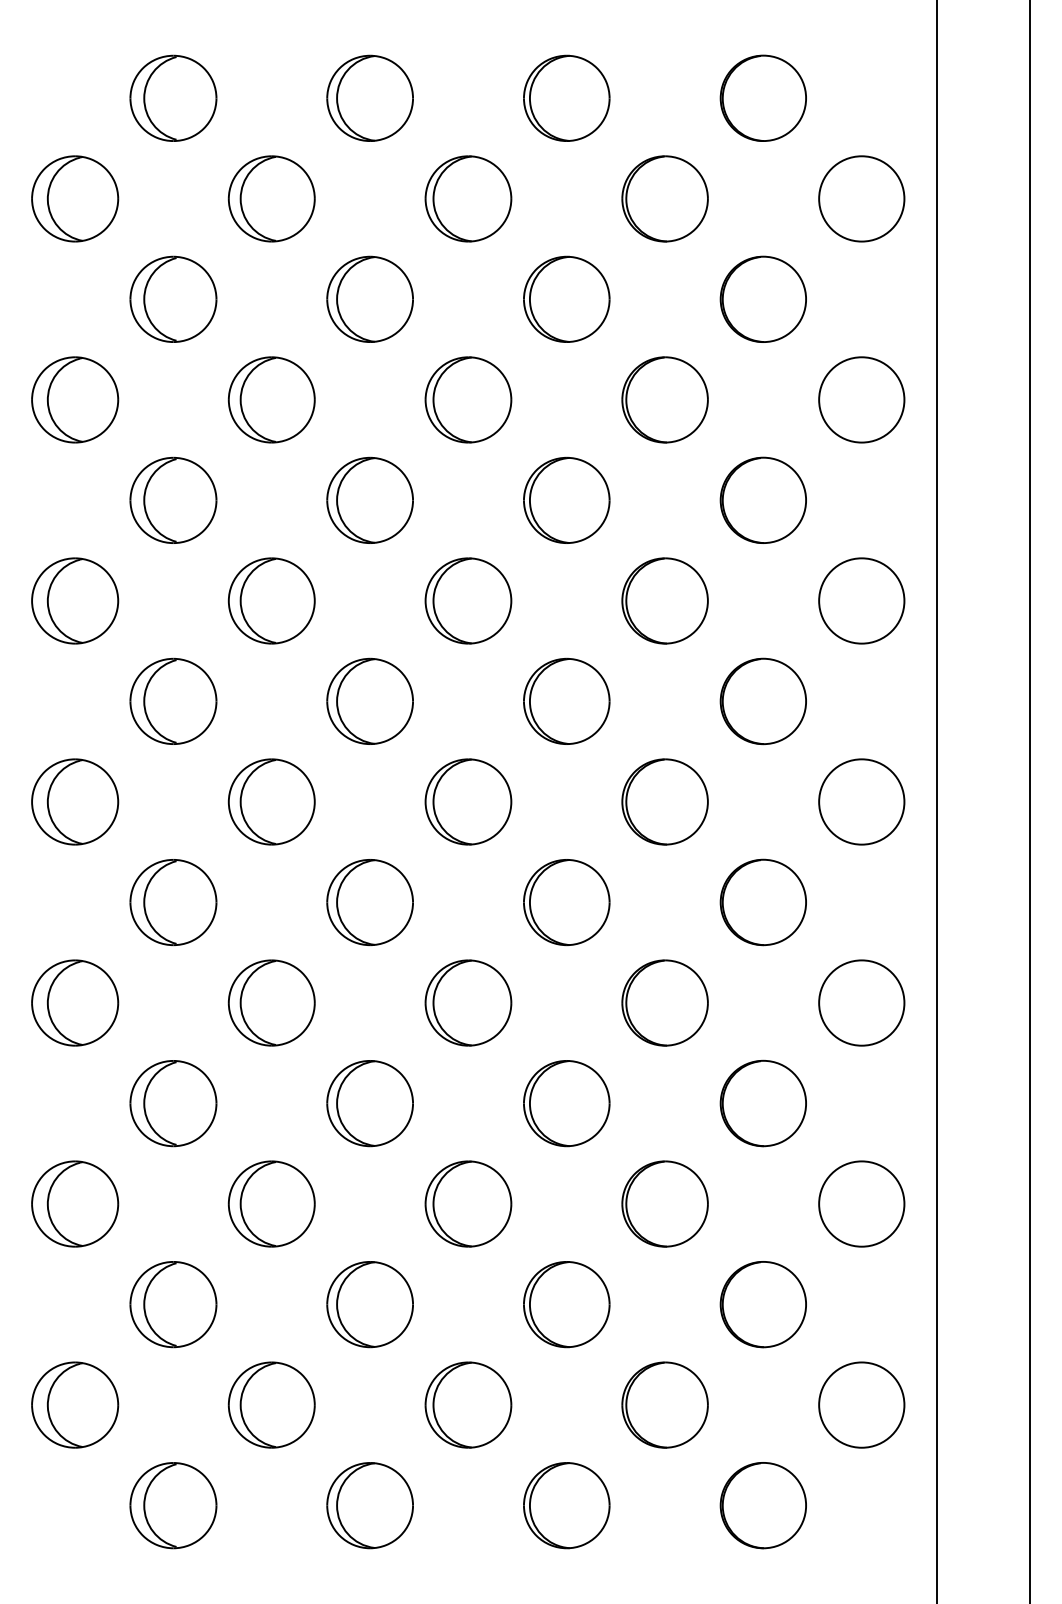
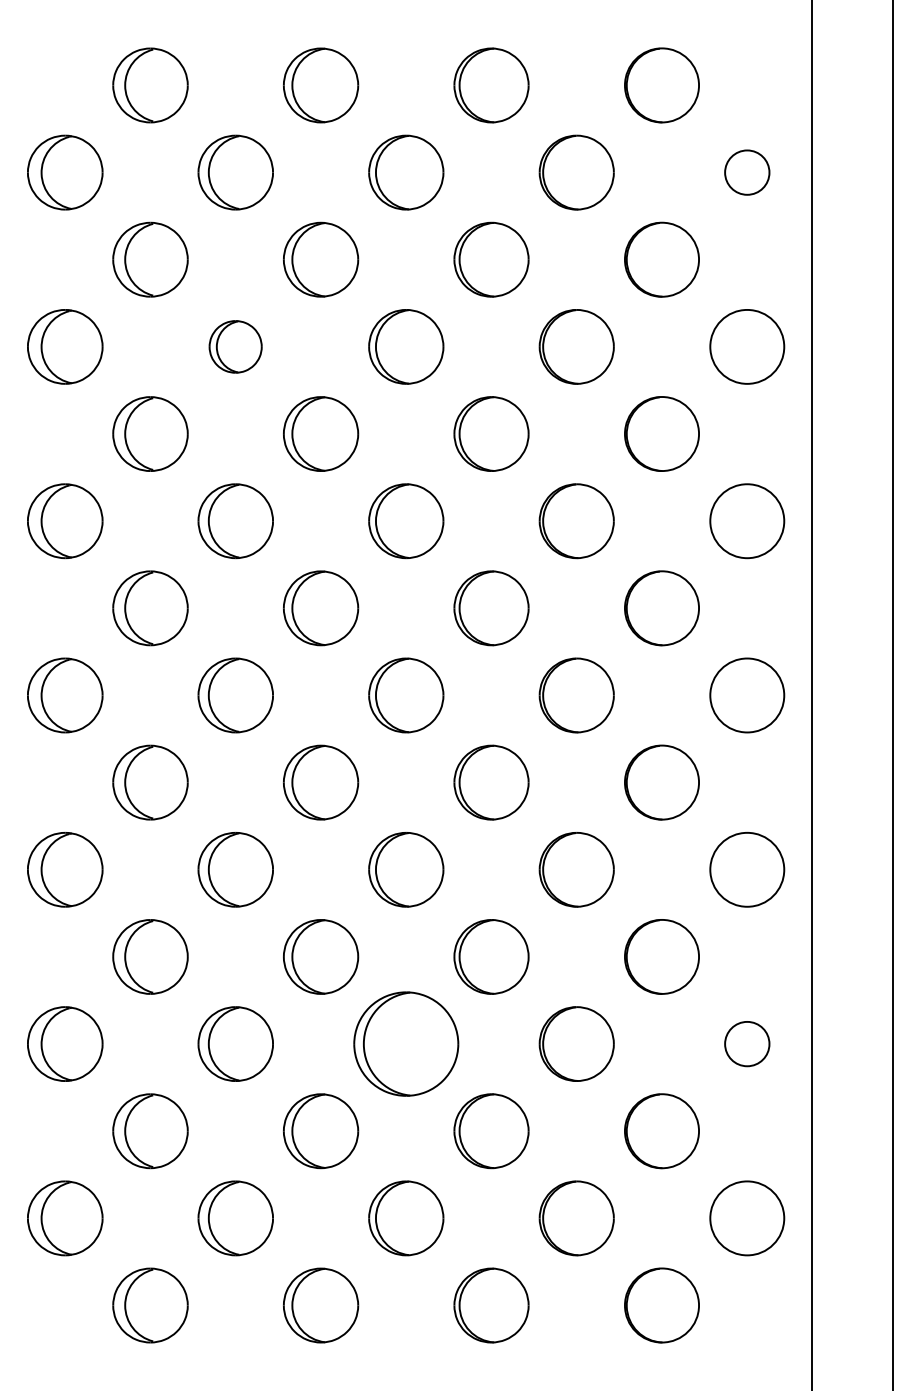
circle: (861, 198) -> (747, 172), size x0.6
part: (271, 399) -> (235, 346), size x0.7
part: (468, 1203) -> (406, 1043), size x1.4
circle: (861, 1203) -> (747, 1043), size x0.6

